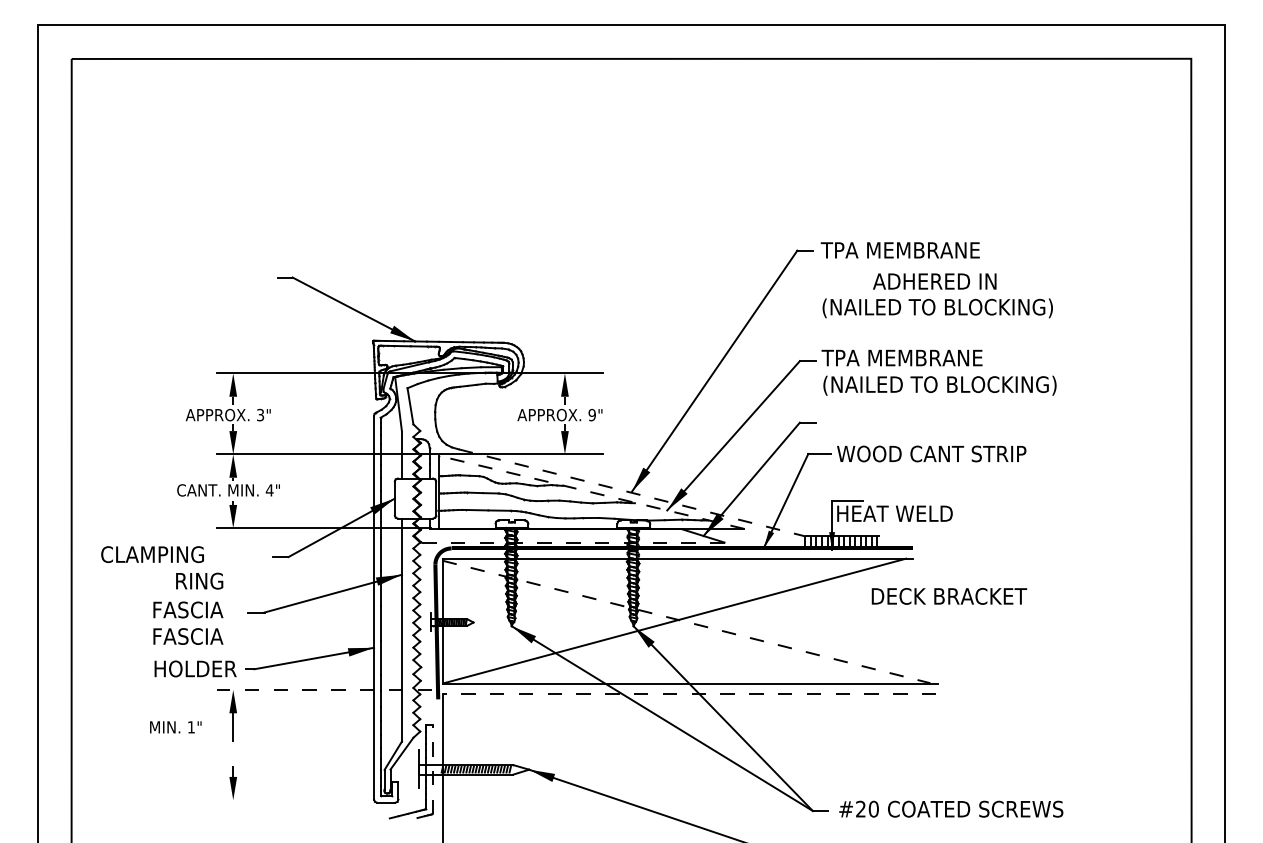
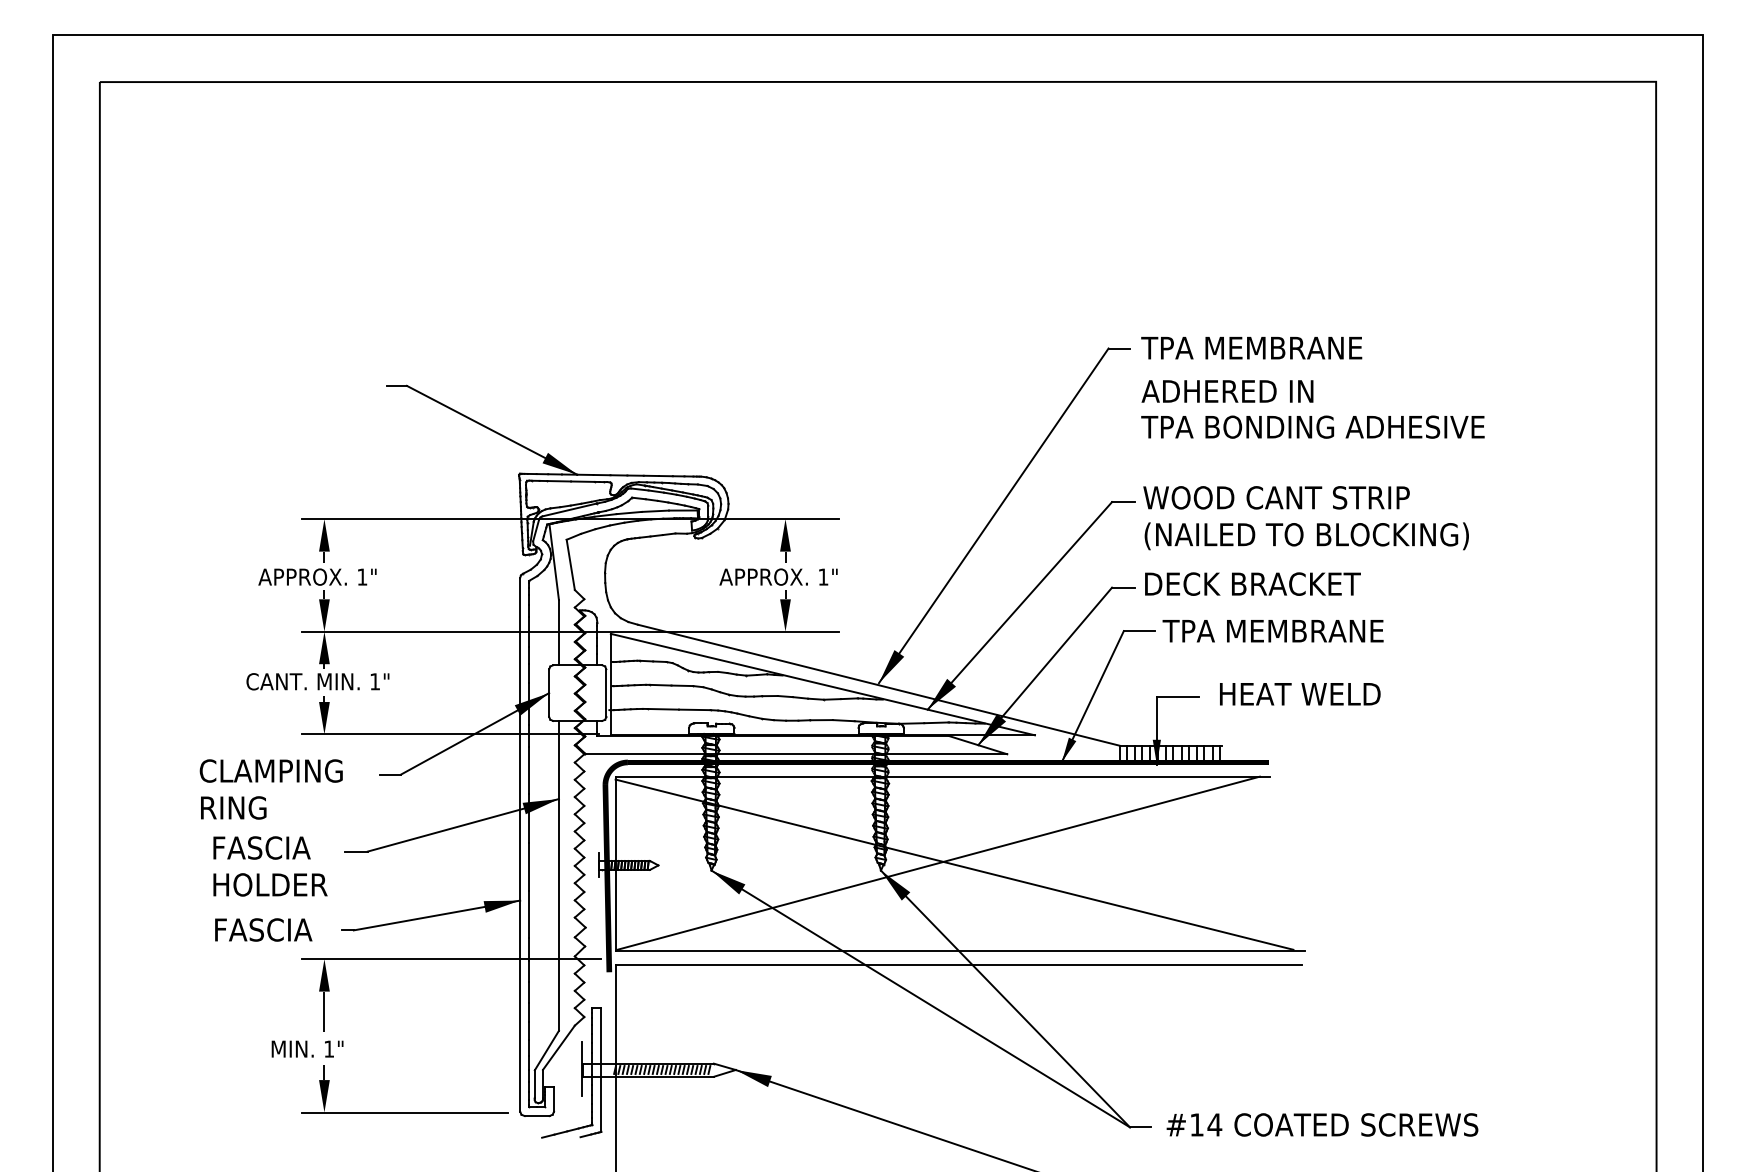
text: (934, 281) -> (1227, 391), moved
text: (944, 308) -> (1312, 428), (NAILED TO BLOCKING) -> TPA BONDING ADHESIVE
text: (917, 357) -> (1275, 497), TPA MEMBRANE -> WOOD CANT STRIP
text: (260, 414) -> (362, 576), 3" -> 1"
text: (592, 414) -> (823, 576), 9" -> 1"
text: (931, 453) -> (1294, 630), WOOD CANT STRIP -> TPA MEMBRANE
text: (269, 490) -> (374, 681), 4" -> 1"
line: (591, 492) -> (822, 684), dashed -> solid
line: (632, 493) -> (879, 685), dashed -> solid
text: (895, 513) -> (1300, 694), moved
line: (572, 542) -> (795, 754), dashed -> solid
text: (152, 554) -> (270, 770), moved
text: (199, 580) -> (233, 807), moved
text: (949, 595) -> (1252, 583), moved
line: (687, 621) -> (955, 864), dashed -> solid
text: (195, 636) -> (271, 884), FASCIA -> HOLDER
text: (196, 668) -> (273, 929), HOLDER -> FASCIA
line: (323, 690) -> (450, 959), dashed -> solid
line: (689, 693) -> (958, 964), dashed -> solid
text: (175, 726) -> (307, 1048), moved
line: (432, 769) -> (601, 1069), dashed -> solid
line: (290, 800) -> (404, 1112), added
text: (867, 808) -> (1206, 1124), #20 -> #14

